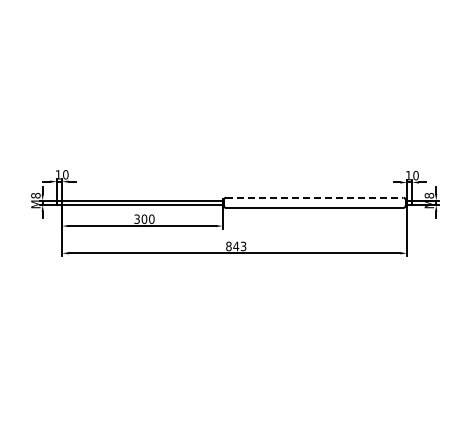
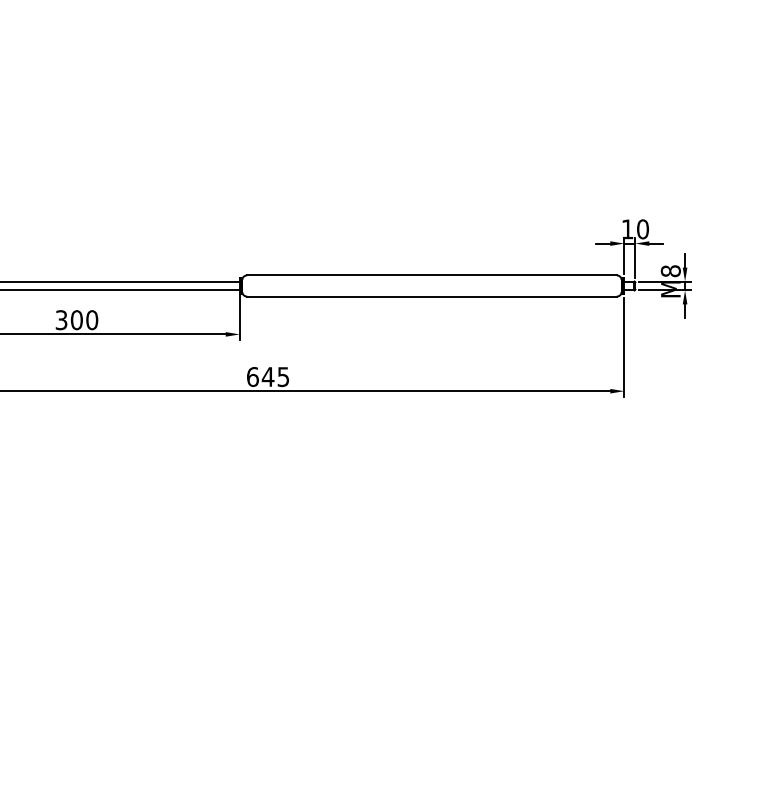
line: (314, 197) -> (431, 274), dashed -> solid
text: (236, 245) -> (268, 374), 843 -> 645

